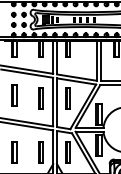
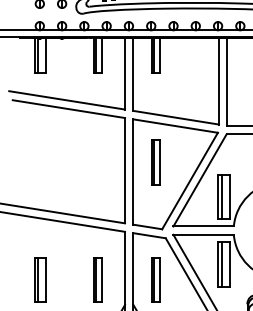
part: (14, 95) -> (41, 156), removed
part: (40, 98) -> (97, 162), removed

